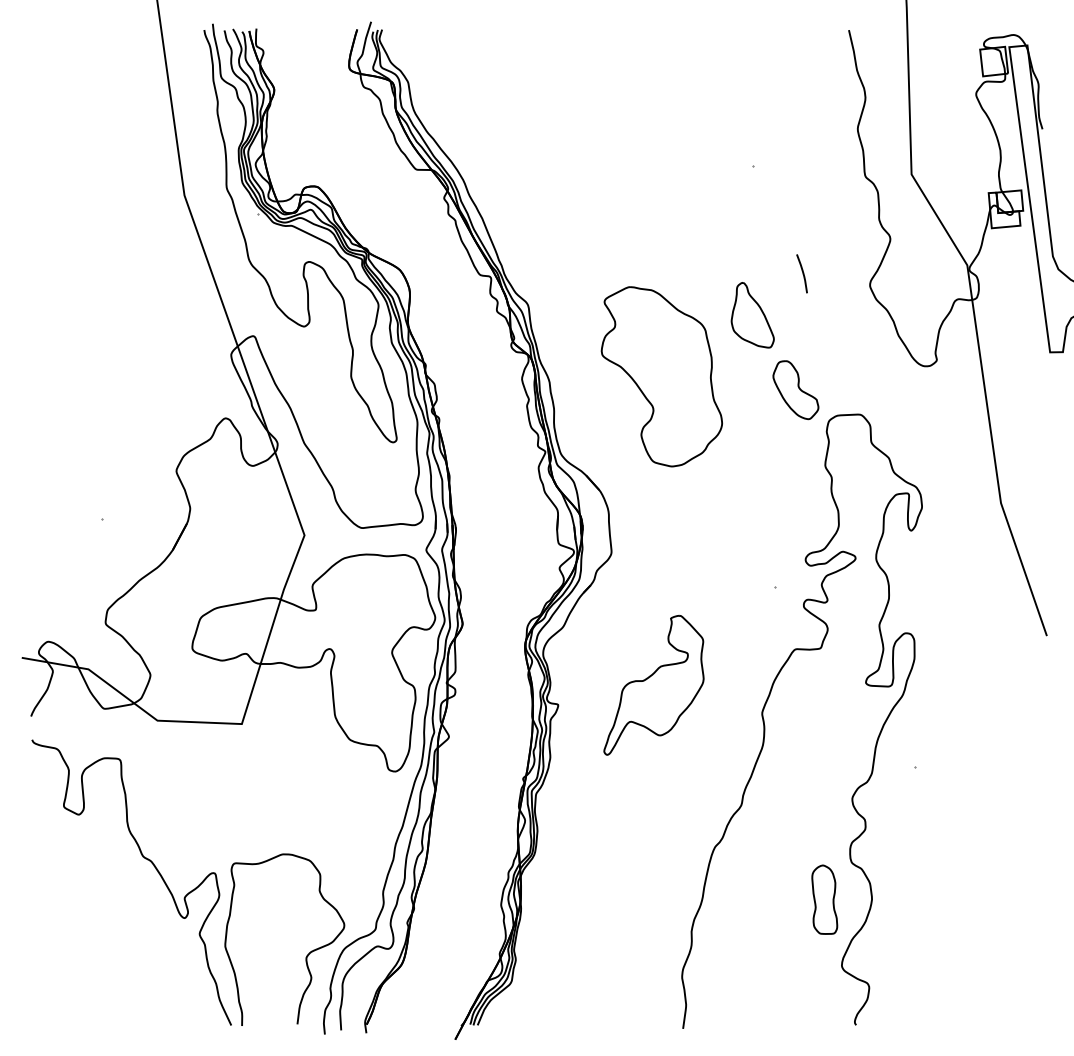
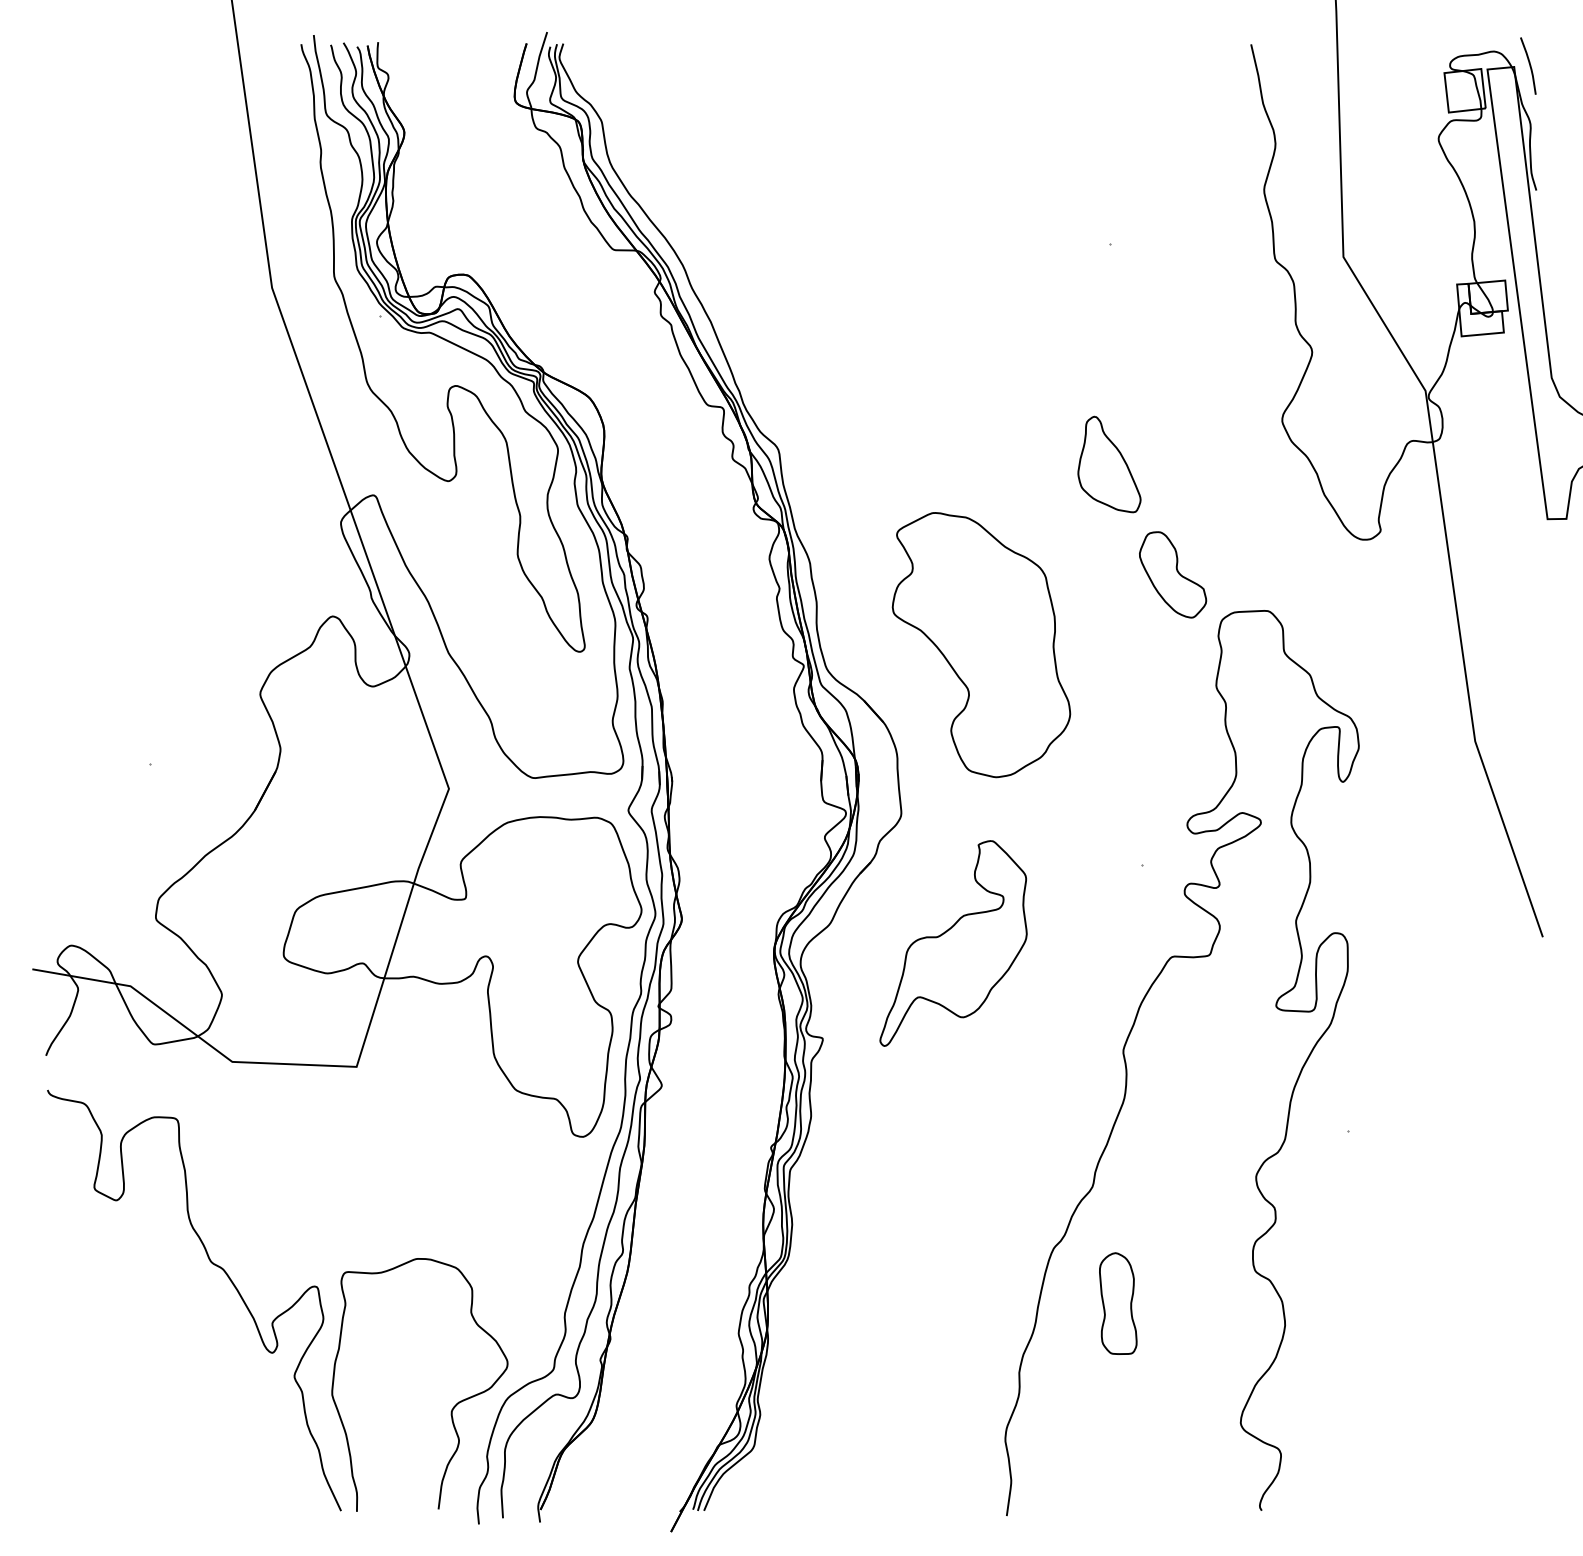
curve: (802, 273) -> (1528, 65), moved
part: (661, 376) -> (980, 644), moved
part: (653, 684) -> (952, 942), moved
part: (824, 899) -> (1117, 1303), moved

